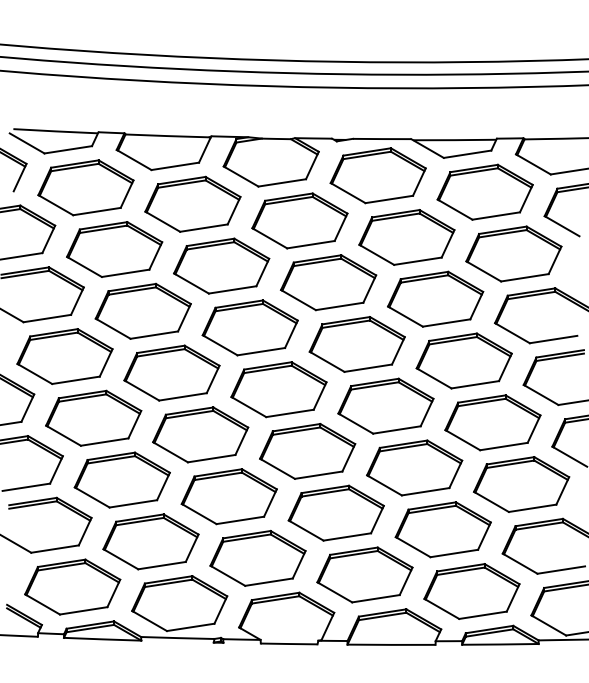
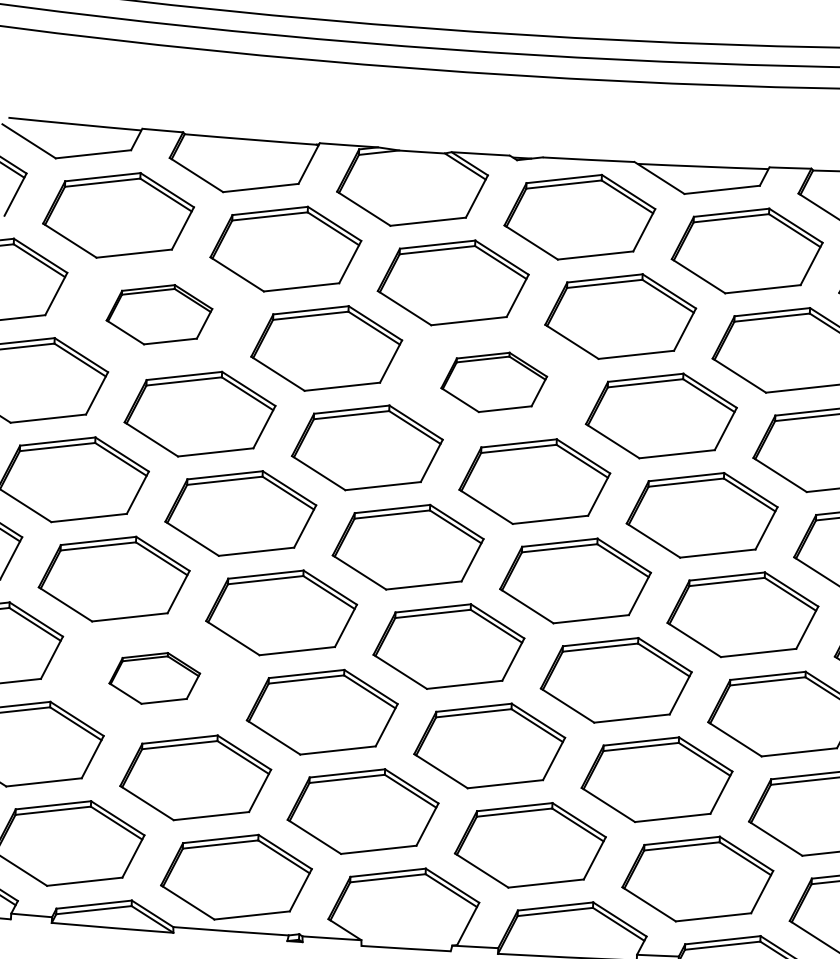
part: (114, 249) -> (159, 314), size x0.7
part: (328, 282) -> (493, 381), size x0.7
part: (121, 479) -> (153, 677), size x0.6

